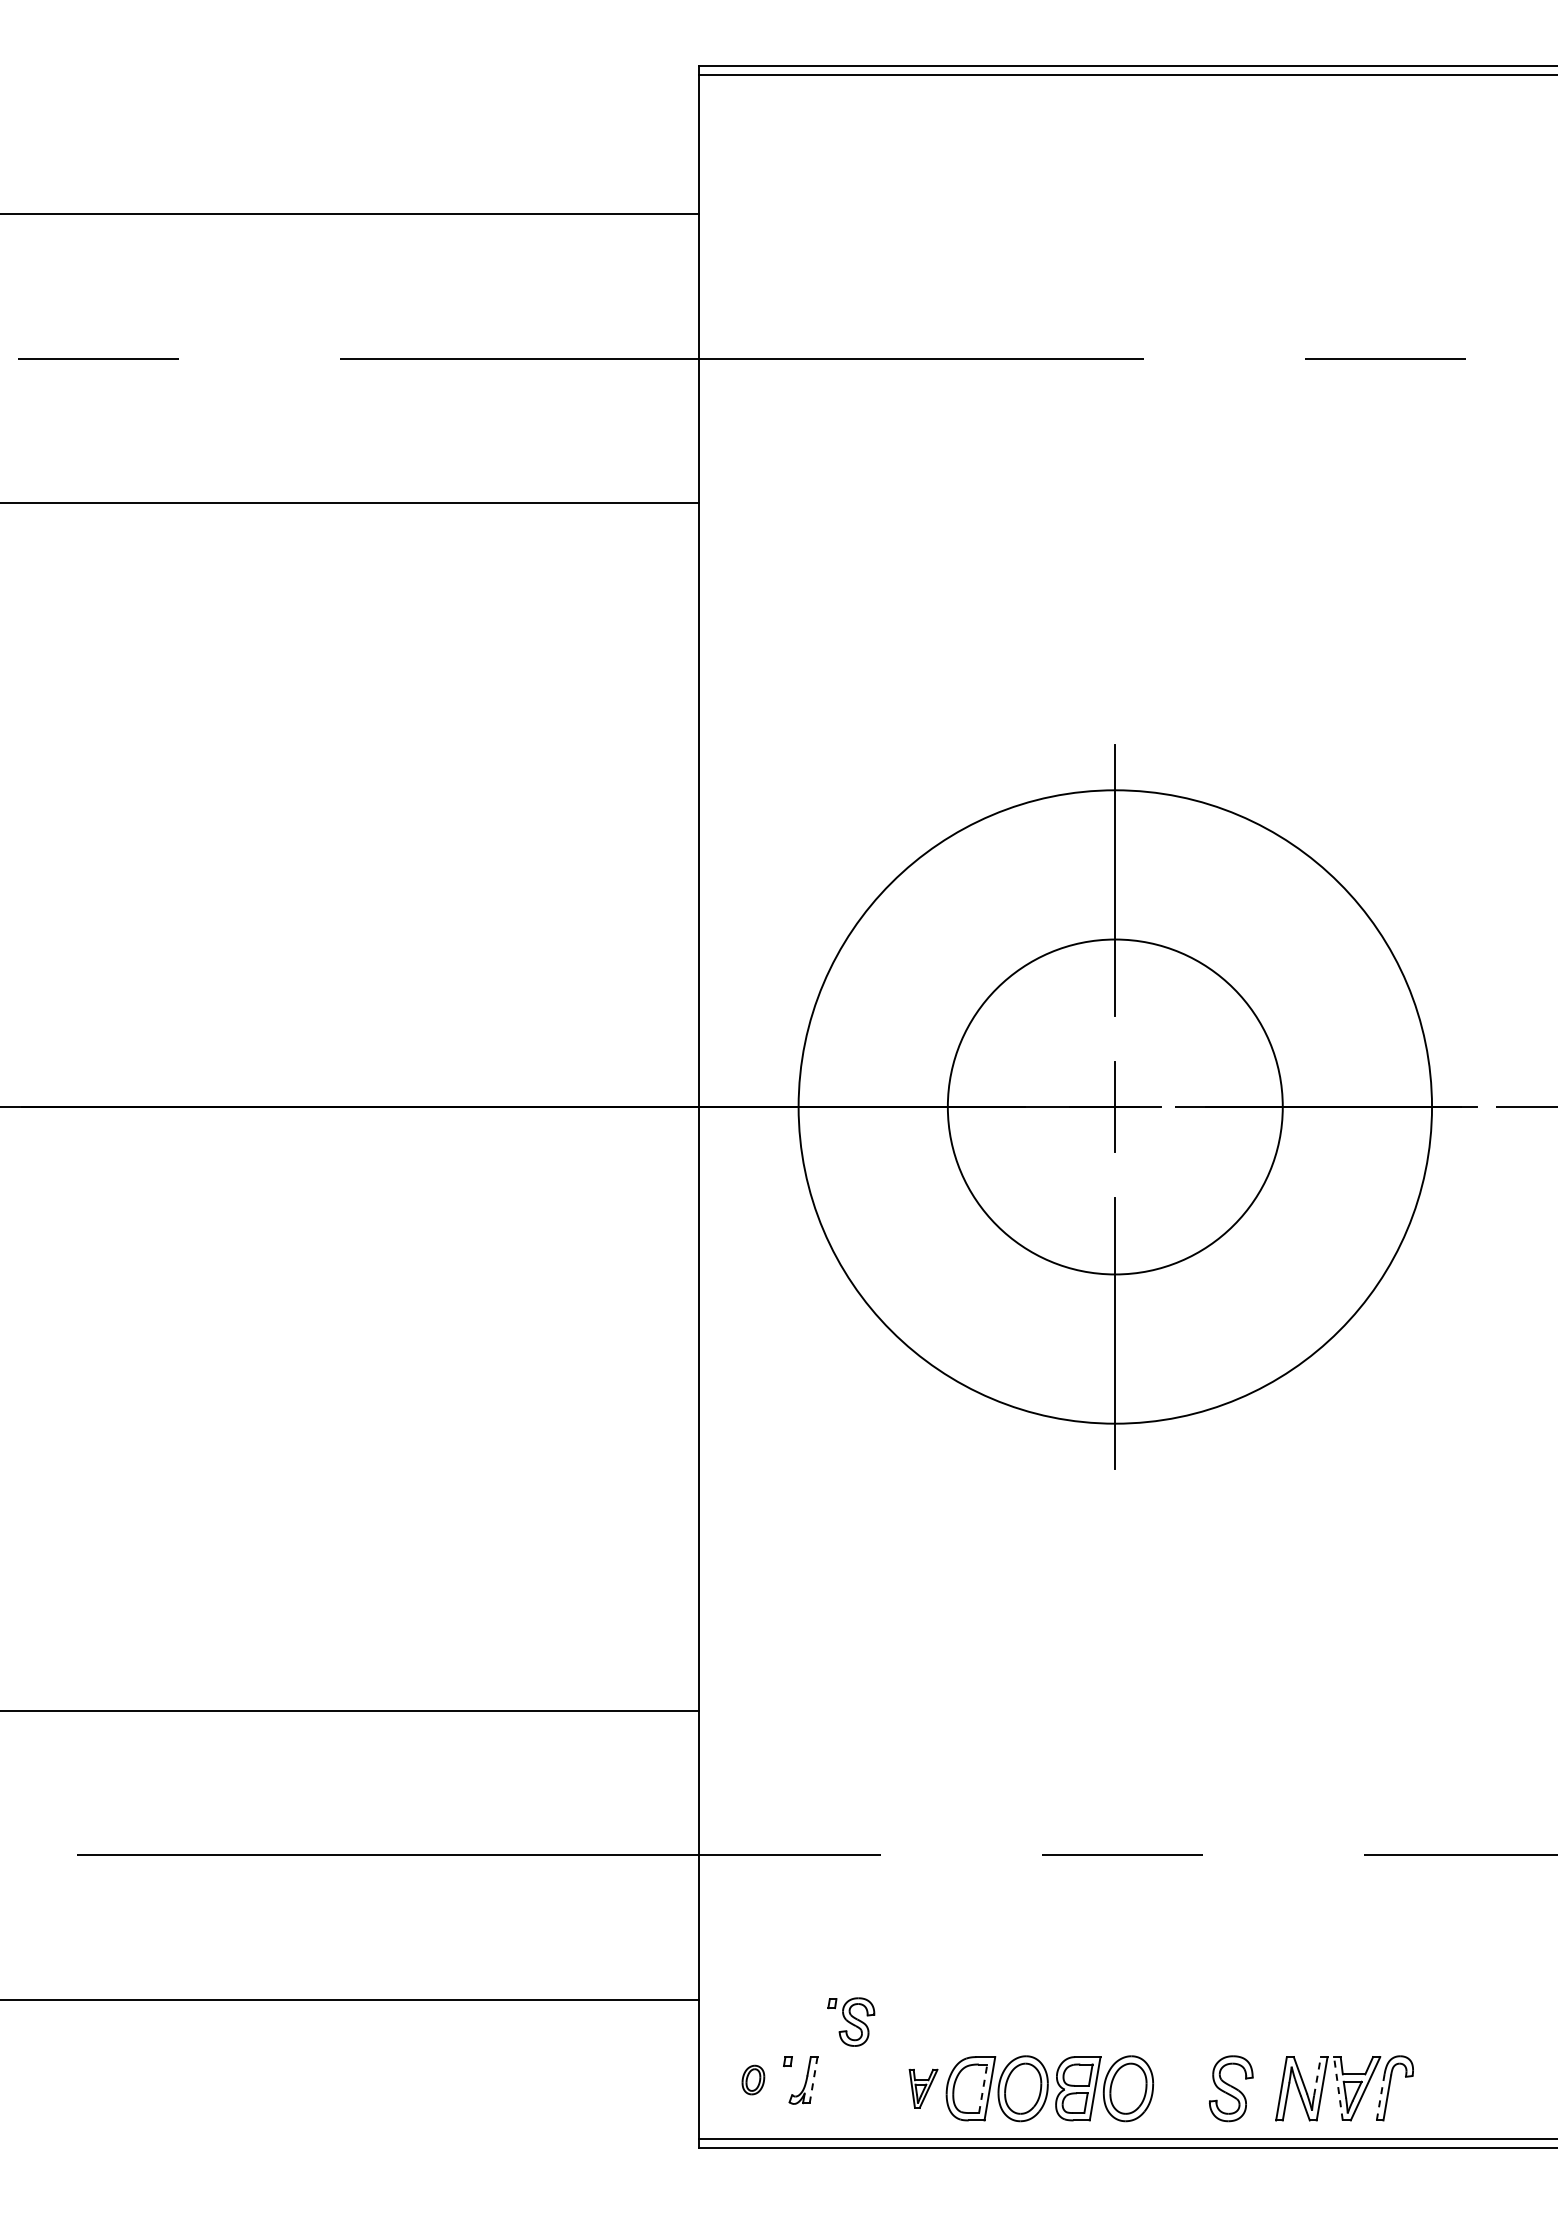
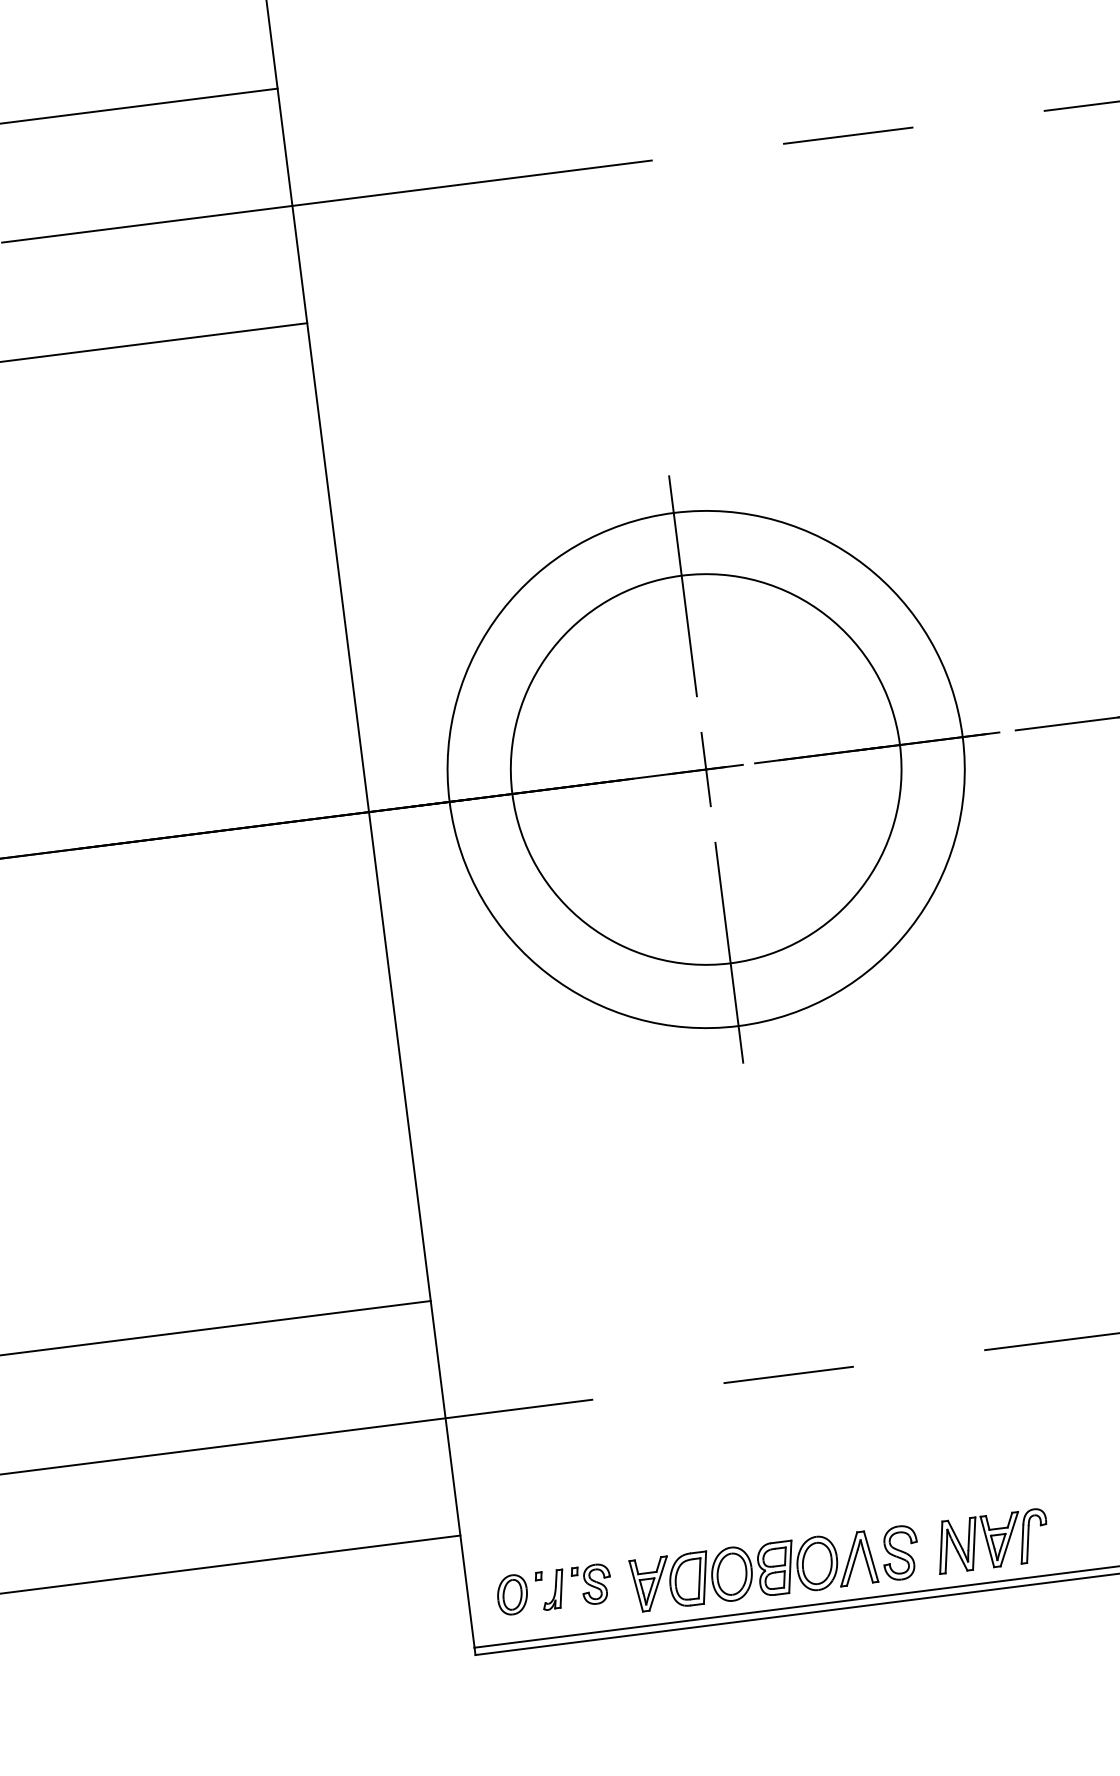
circle: (1115, 1106) -> (706, 769), size x1.43
part: (851, 2021) -> (592, 1584), moved
line: (1317, 2076) -> (969, 1534), dashed -> solid
part: (753, 2079) -> (512, 1594), size x1.67
line: (813, 2080) -> (561, 1589), dashed -> solid
part: (923, 2088) -> (651, 1584), size x1.67
line: (983, 2088) -> (699, 1578), dashed -> solid
part: (1176, 2088) -> (856, 1558), added
line: (1338, 2088) -> (987, 1541), dashed -> solid
line: (1380, 2097) -> (1022, 1544), dashed -> solid

